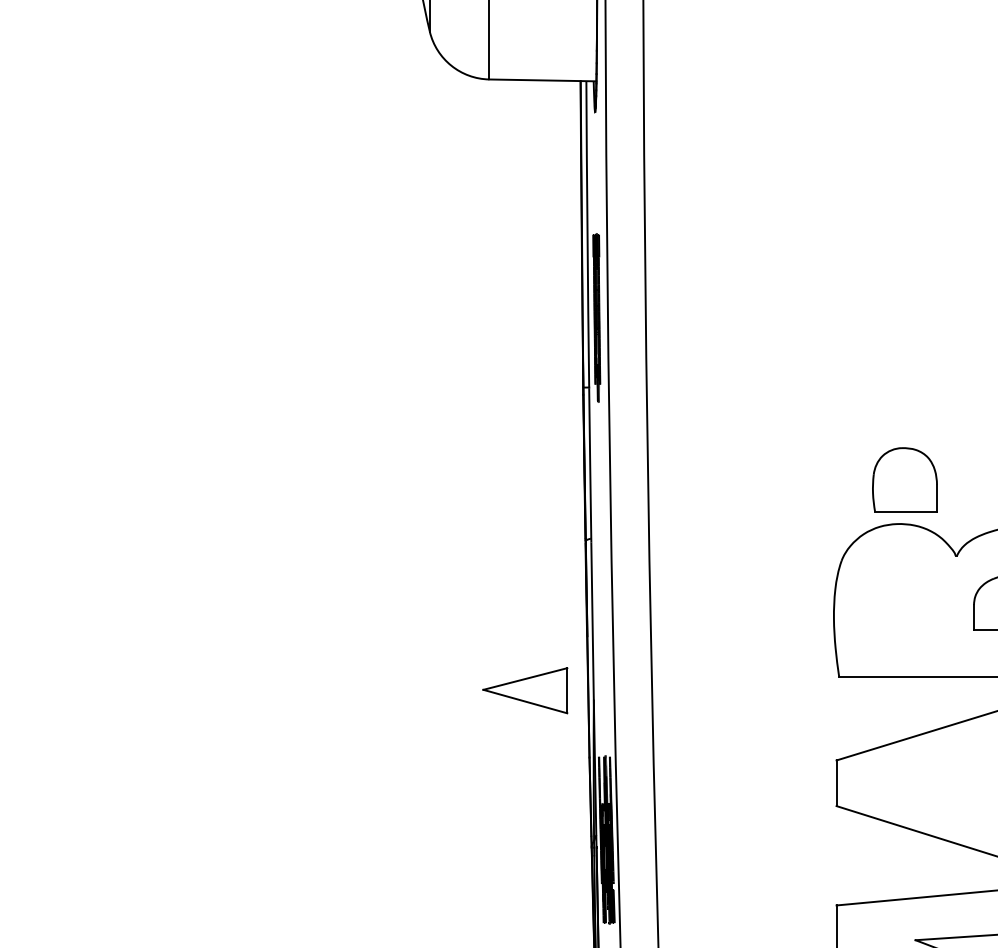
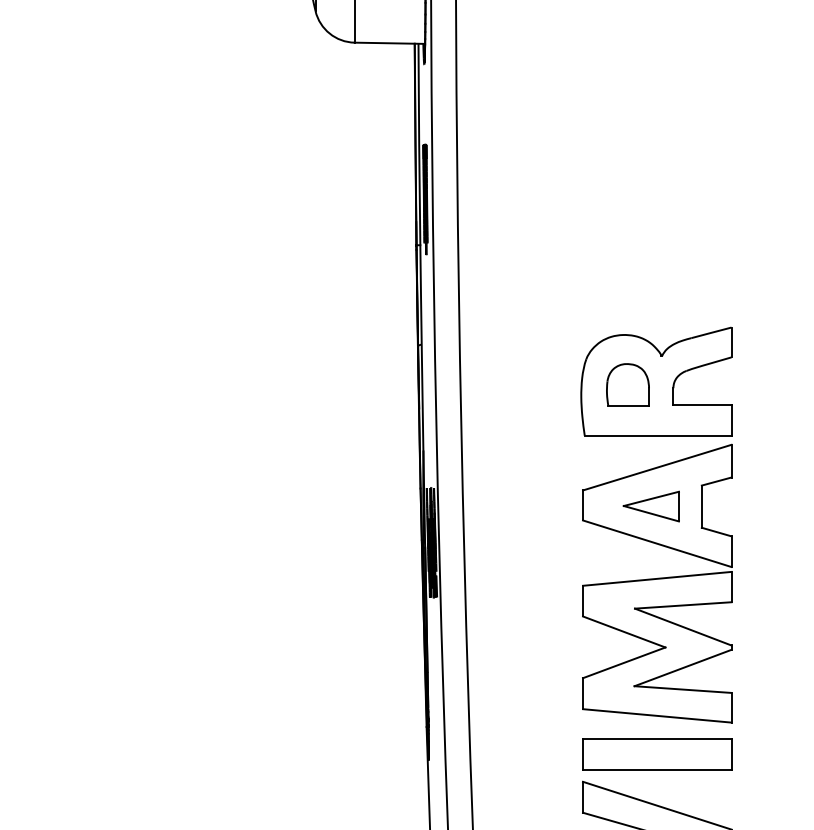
part: (904, 479) -> (627, 384), moved
part: (524, 690) -> (650, 506), moved

